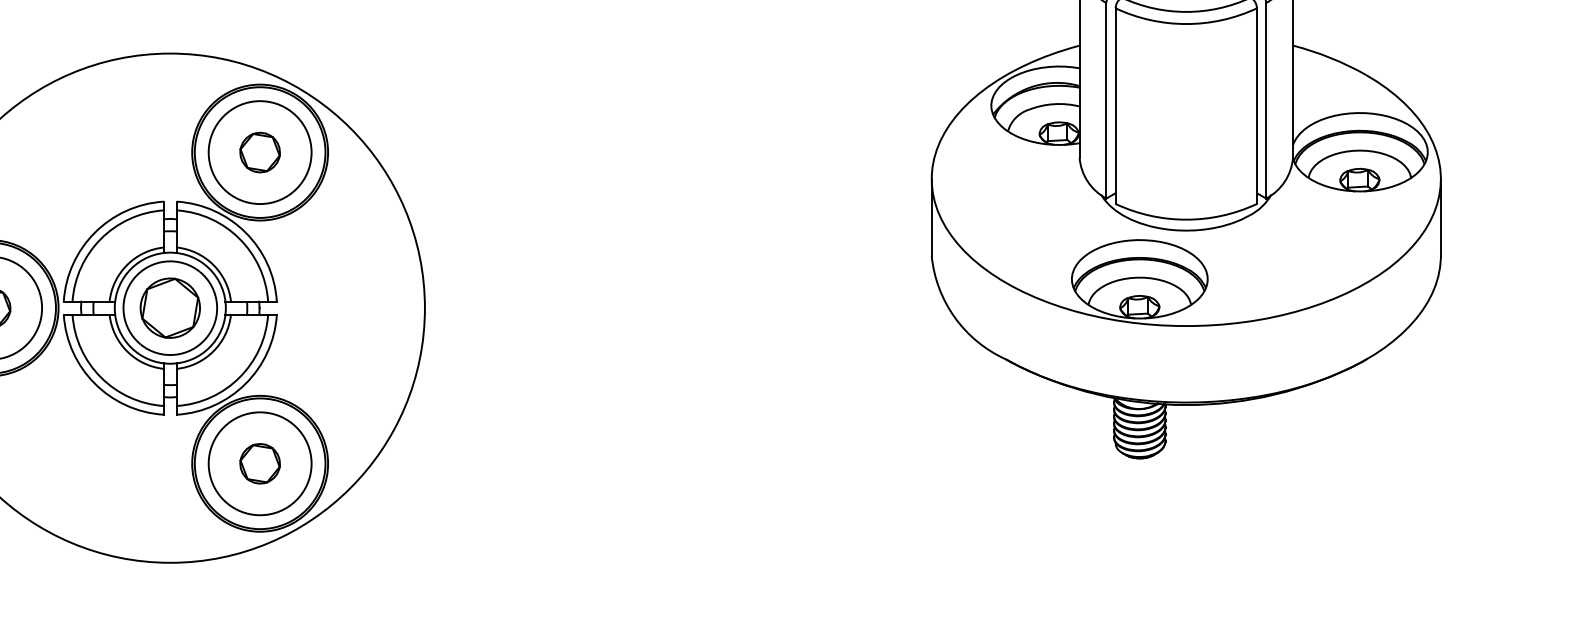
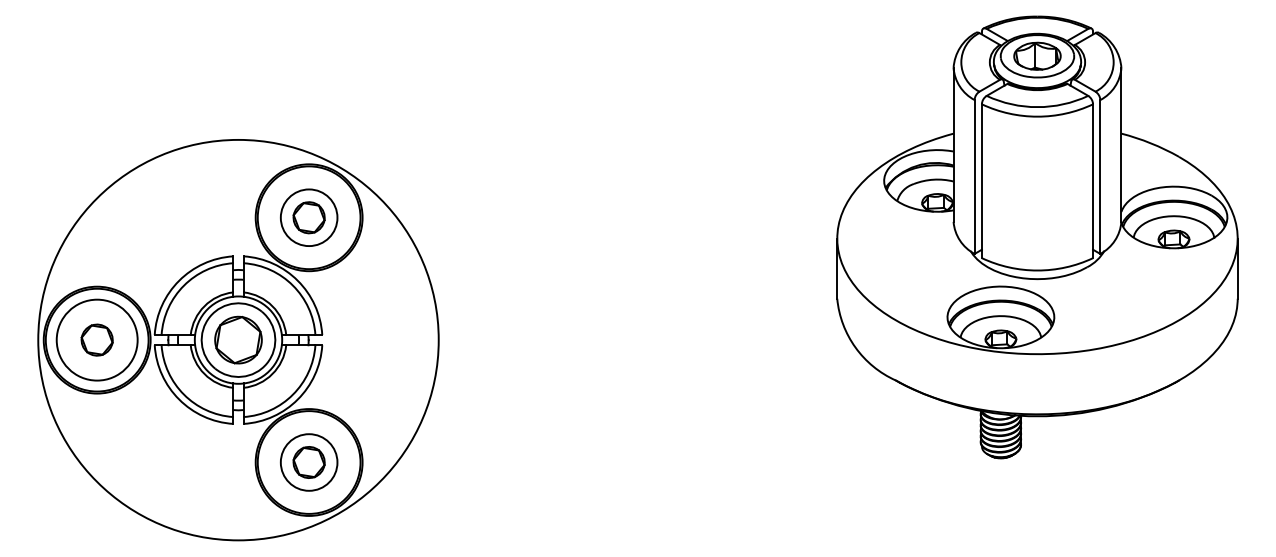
circle: (259, 152) -> (308, 217), size x0.7
circle: (259, 463) -> (308, 462), size x0.7

